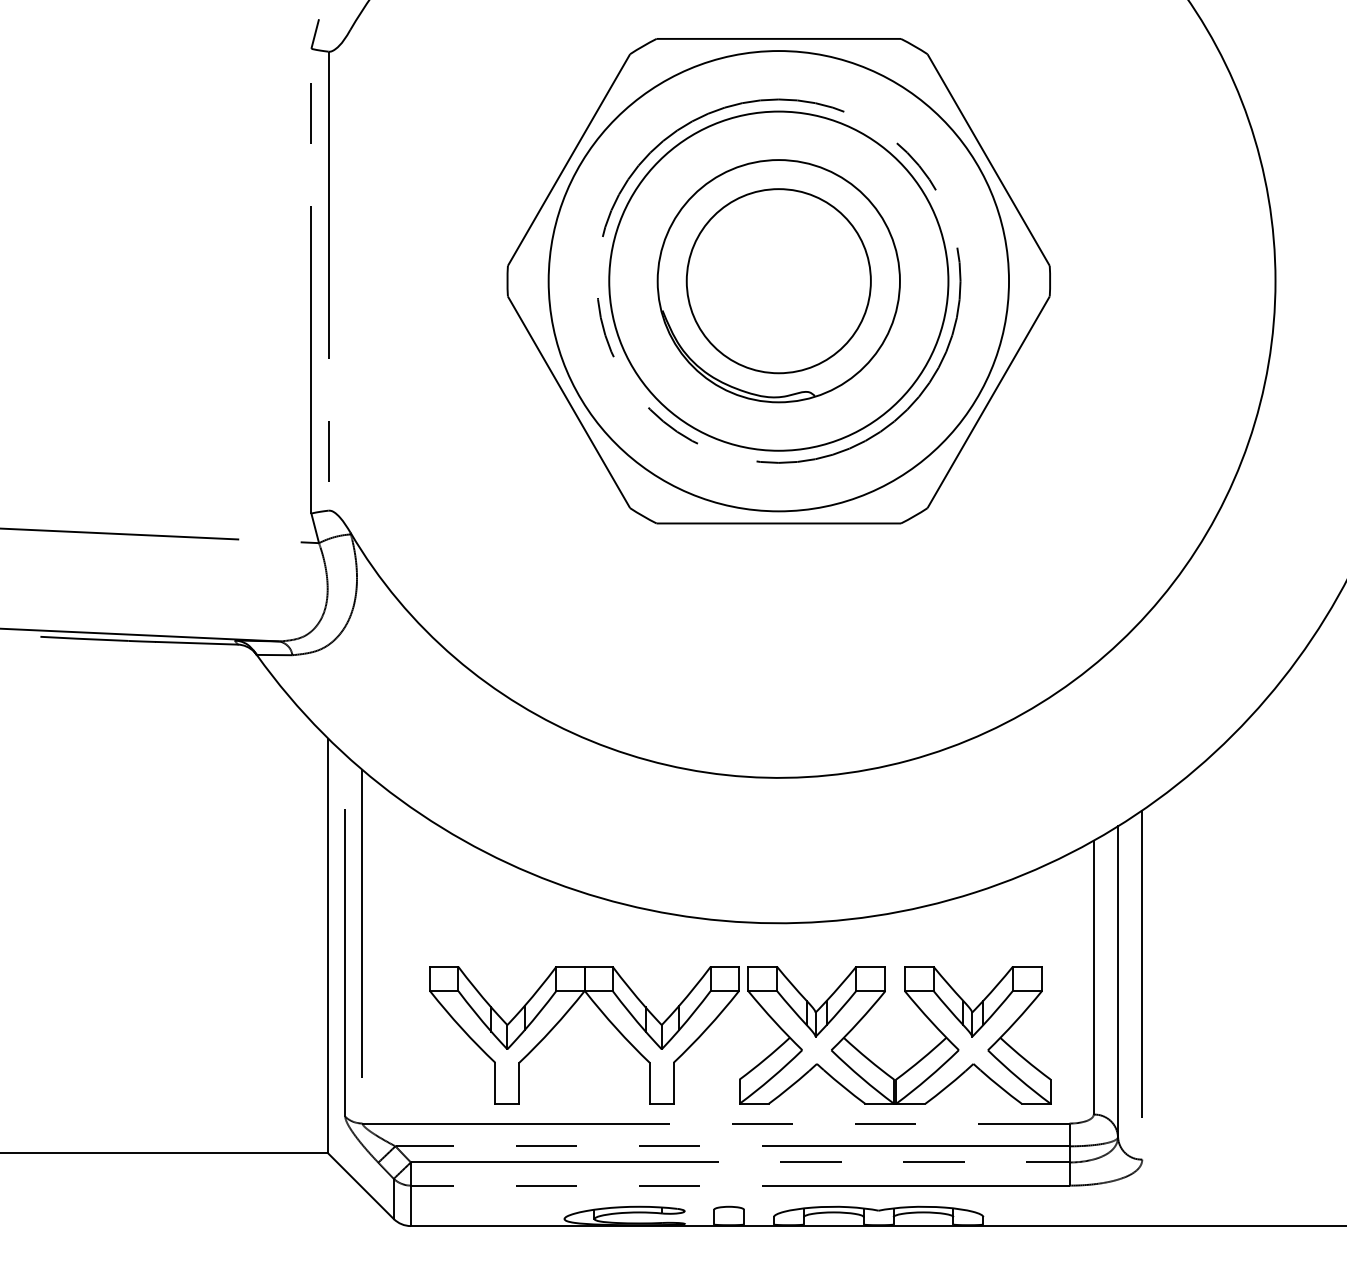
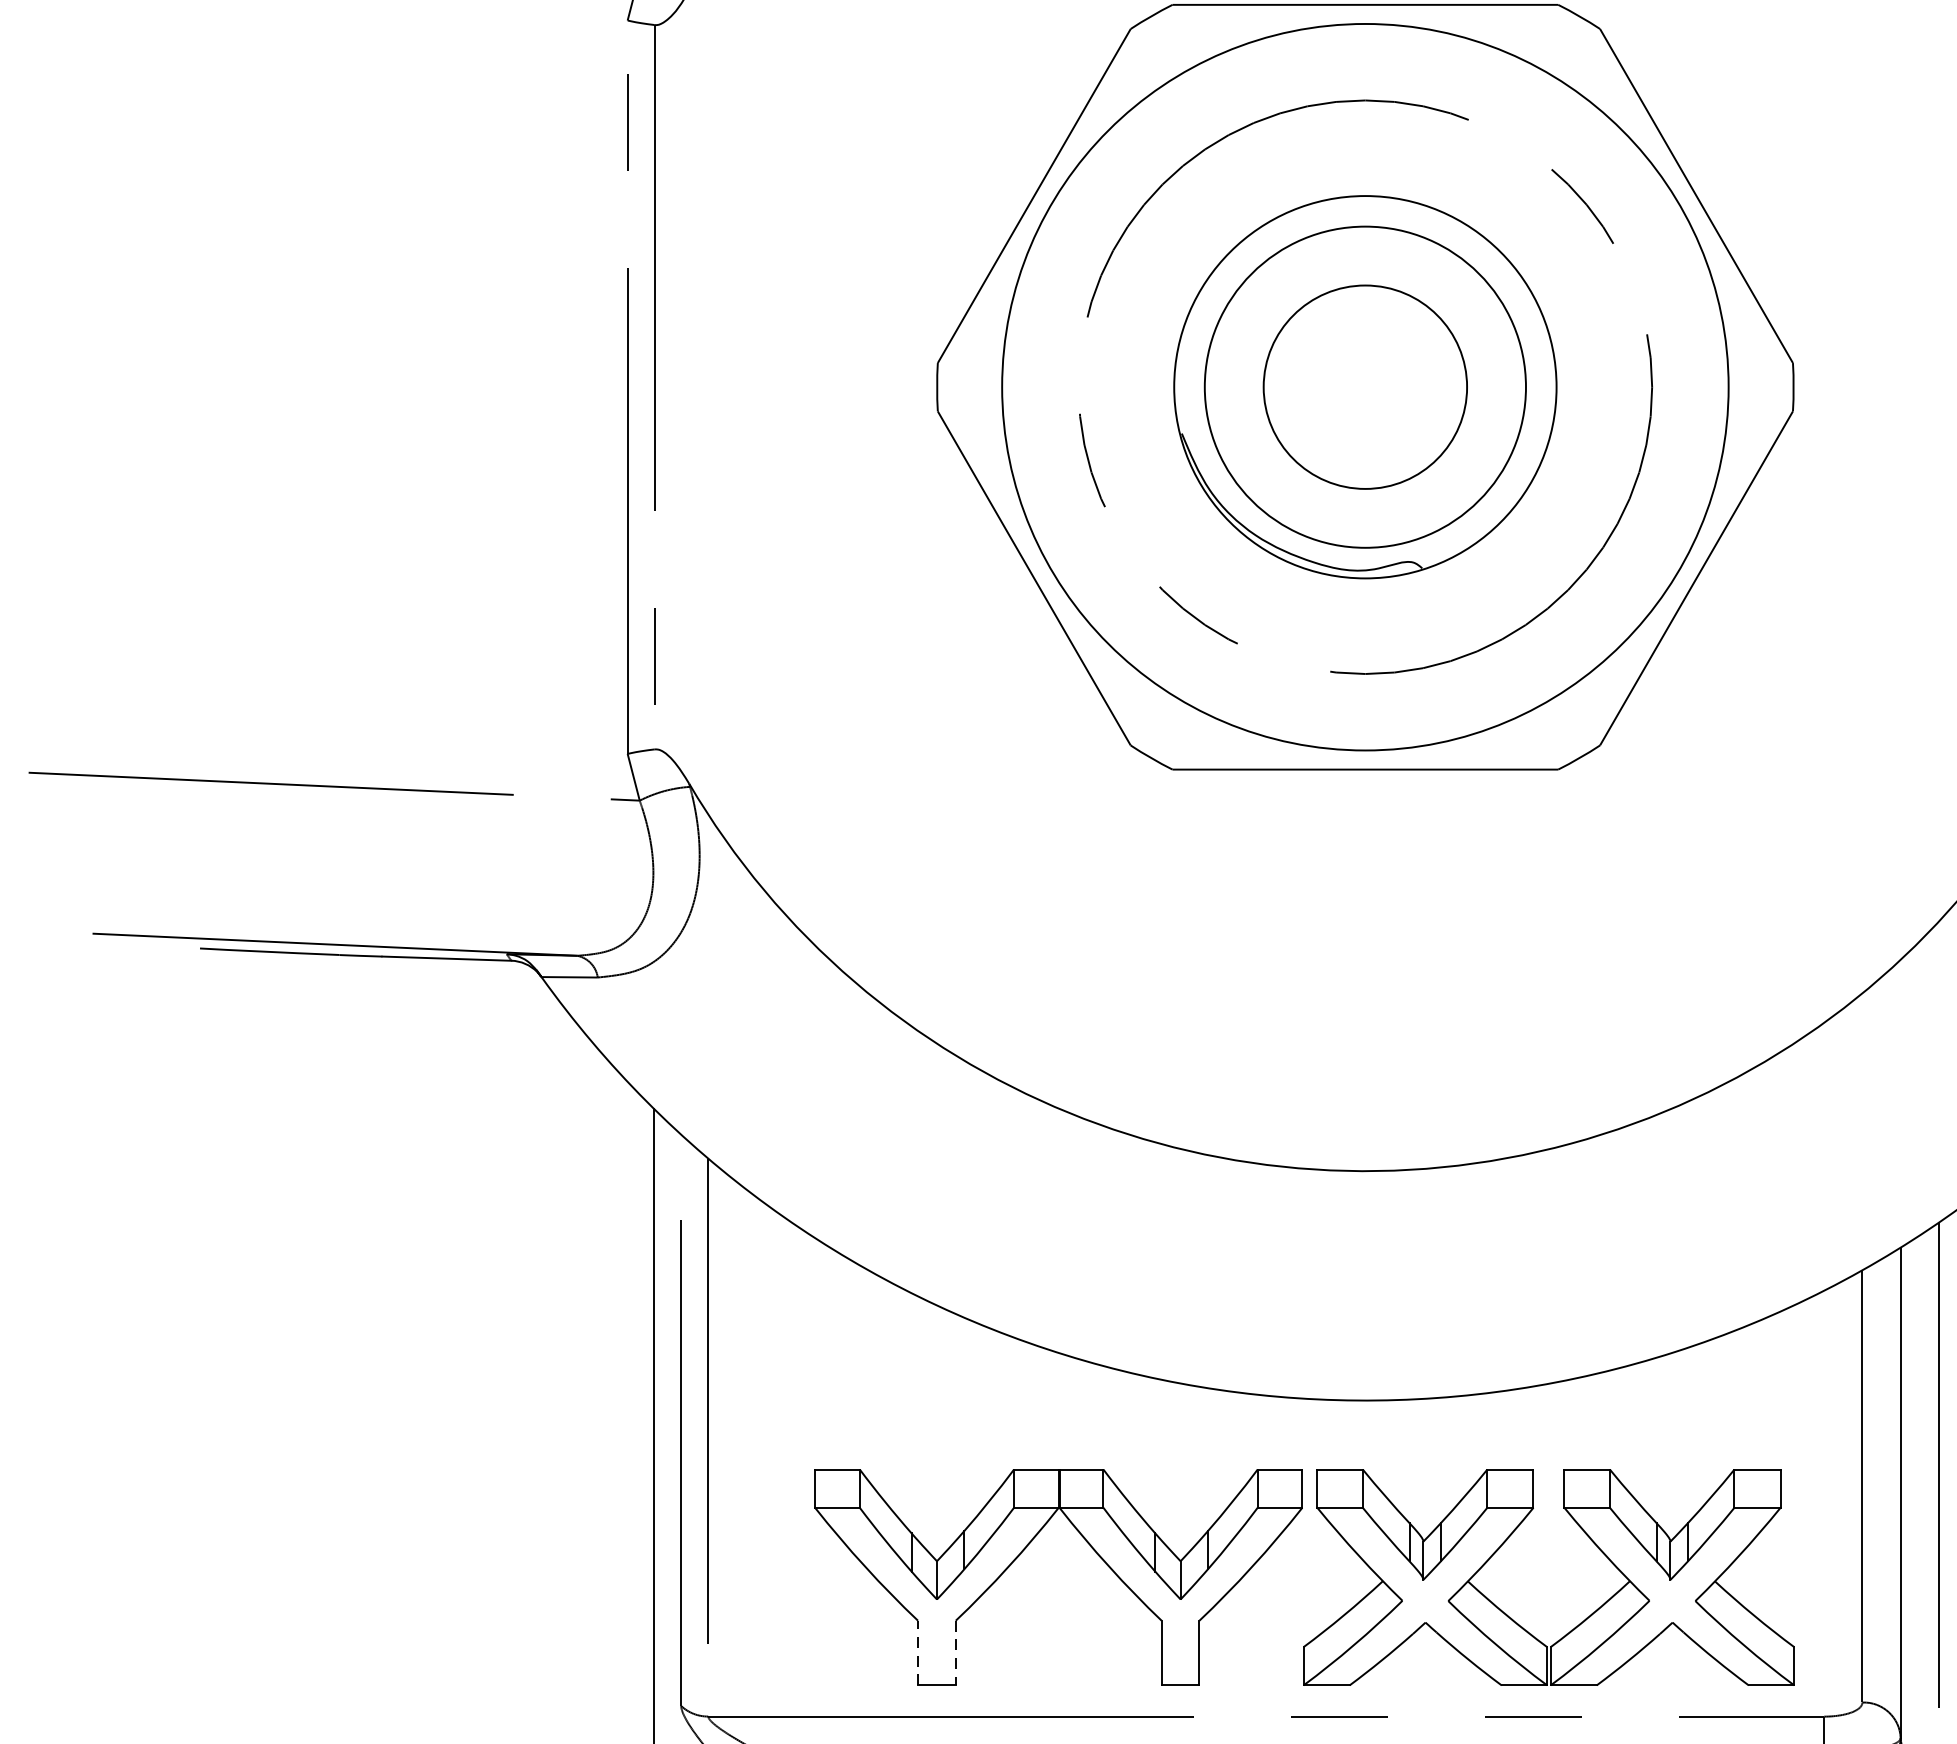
circle: (778, 280) -> (1364, 386), size x0.6
circle: (778, 281) -> (1364, 387), size x0.7
line: (495, 1082) -> (918, 1651), solid -> dashed
line: (519, 1083) -> (956, 1653), solid -> dashed

